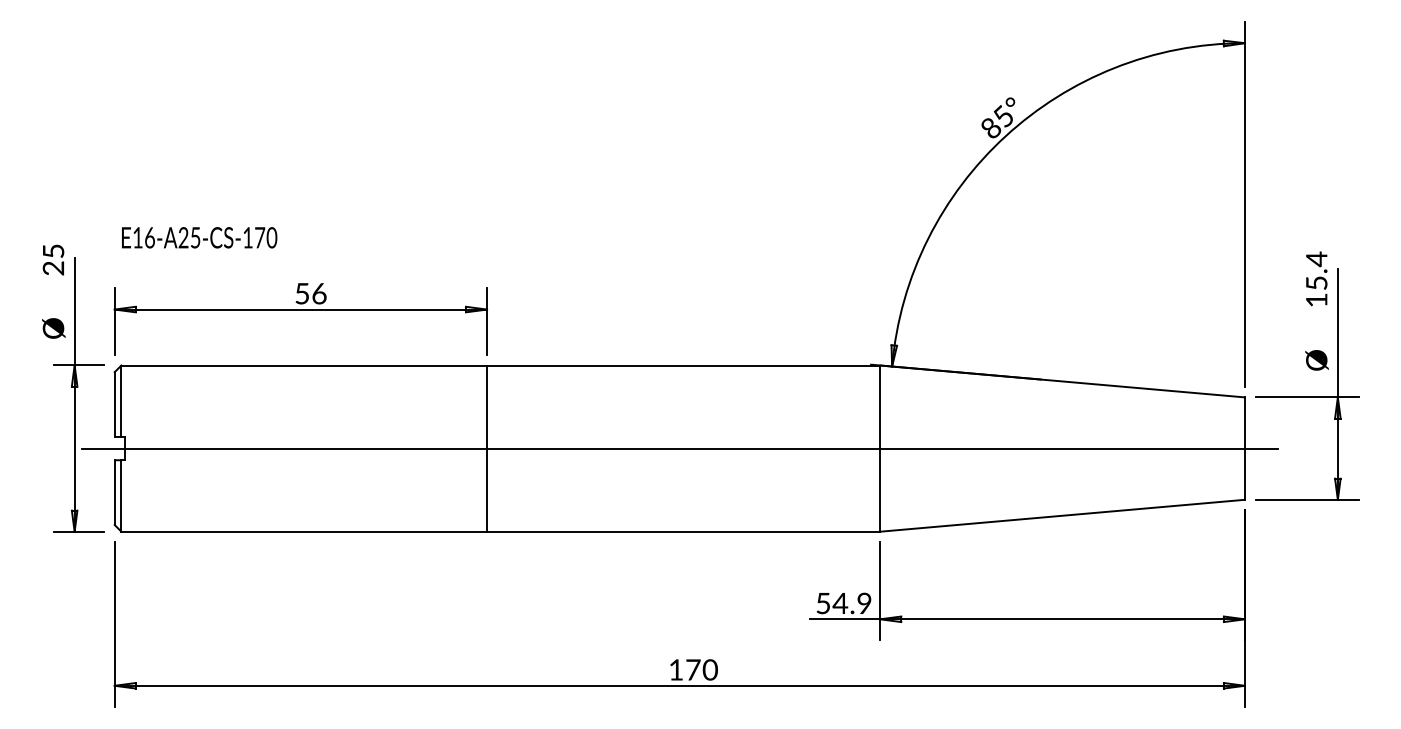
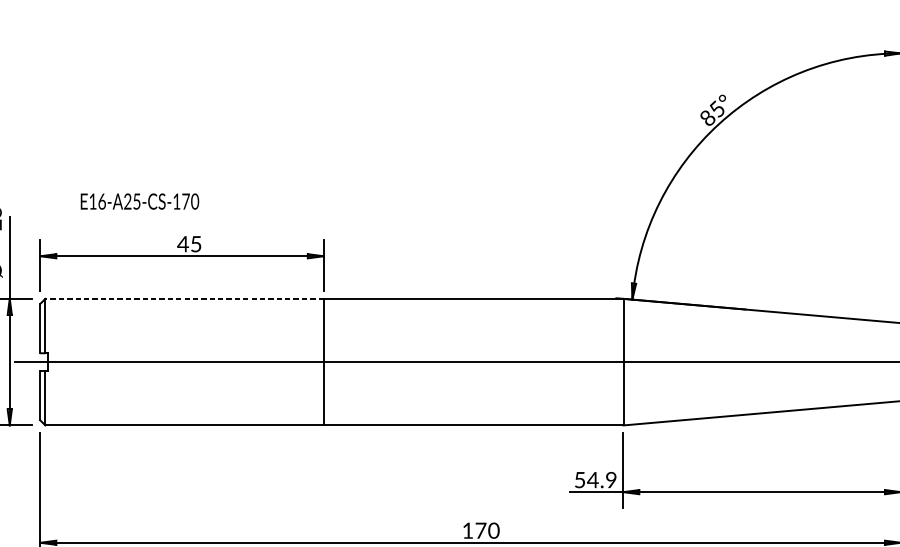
text: (199, 237) -> (139, 201), moved
text: (310, 293) -> (189, 244), 56 -> 45
line: (304, 365) -> (184, 298), solid -> dashed

